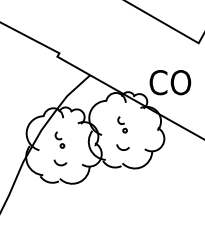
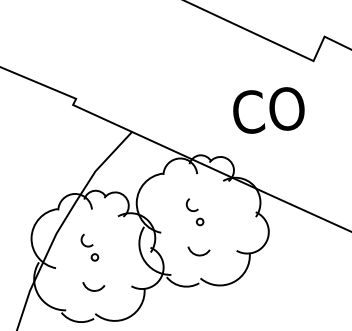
text: (170, 82) -> (269, 110), moved

